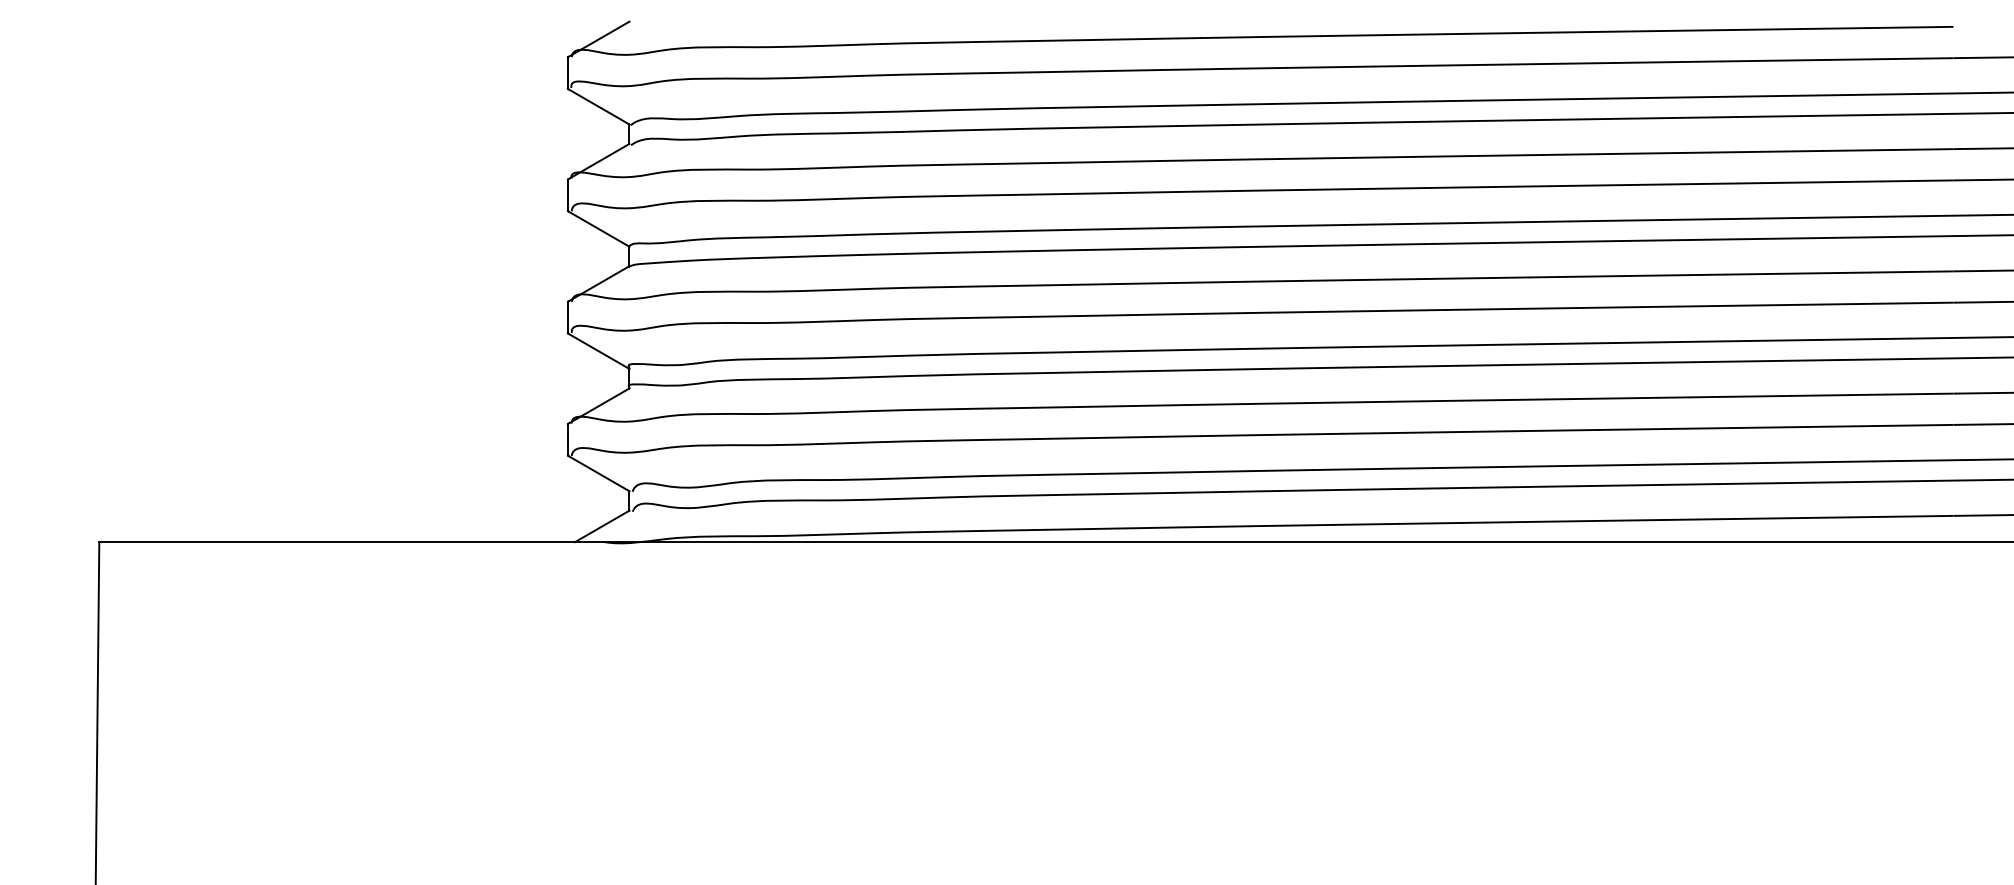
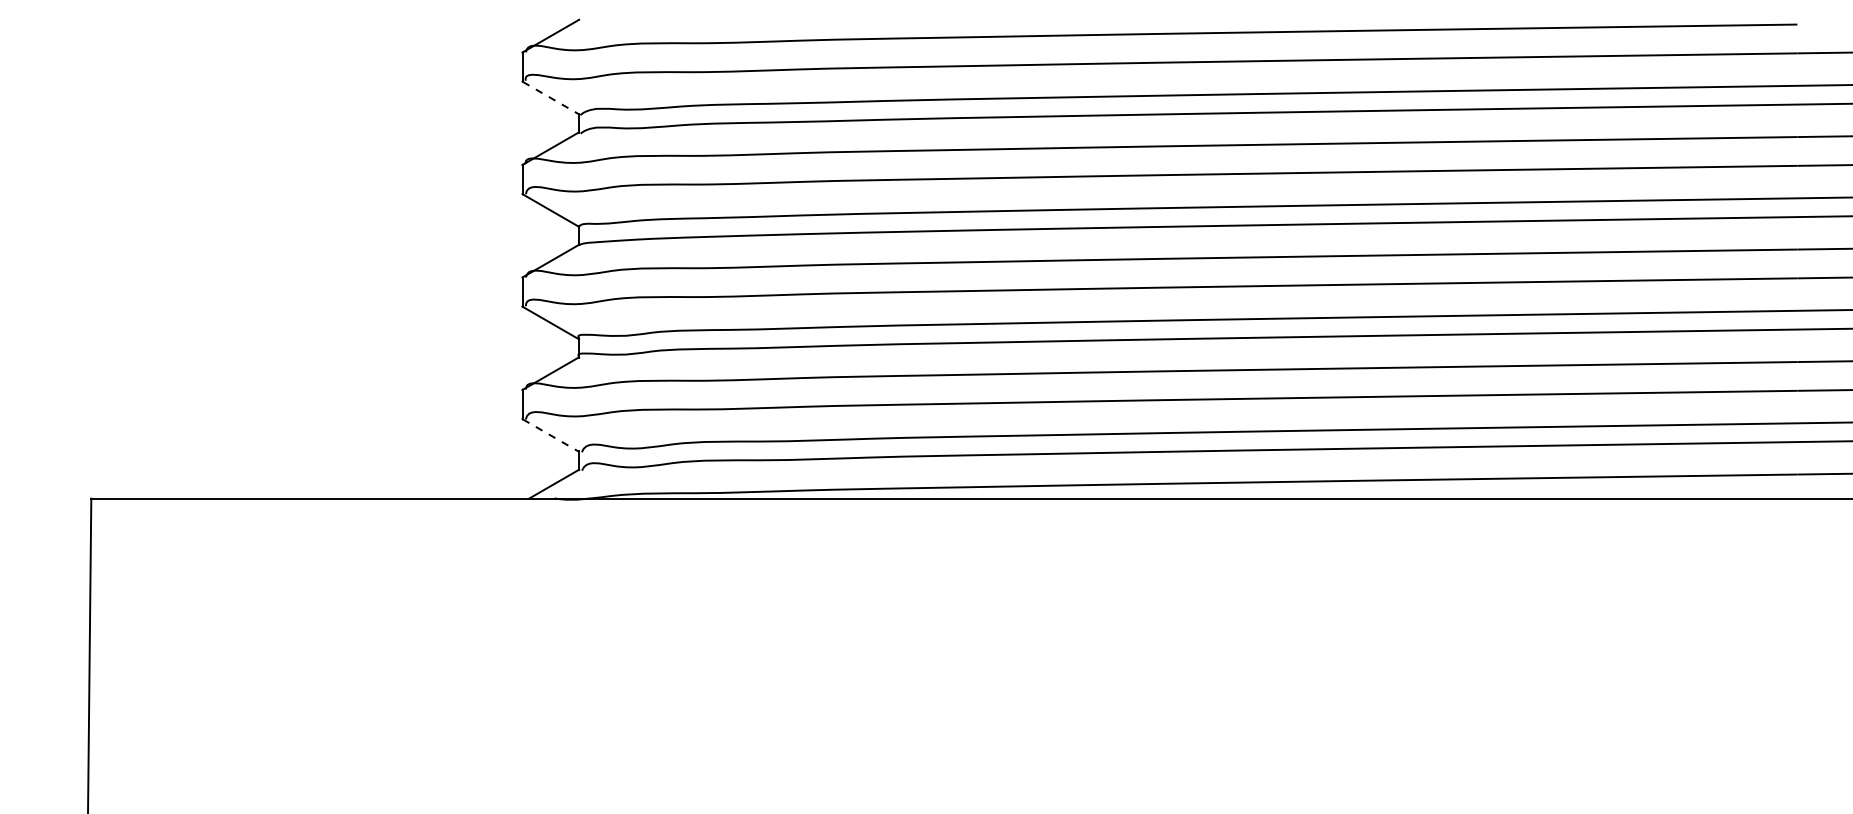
line: (599, 107) -> (551, 98), solid -> dashed
line: (599, 473) -> (551, 435), solid -> dashed

